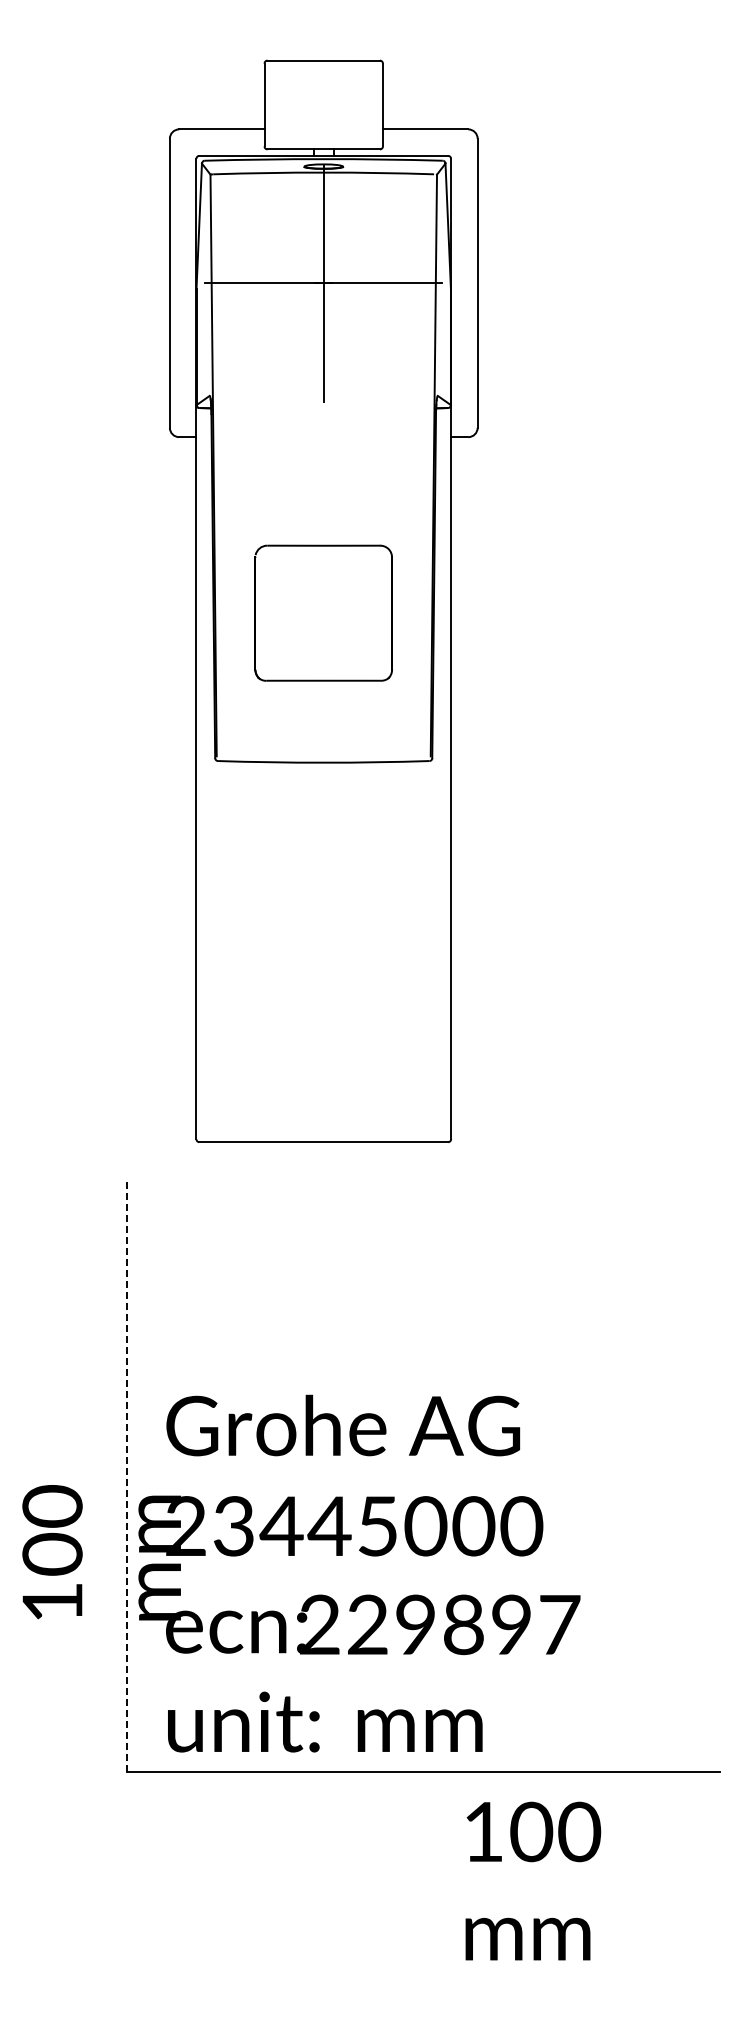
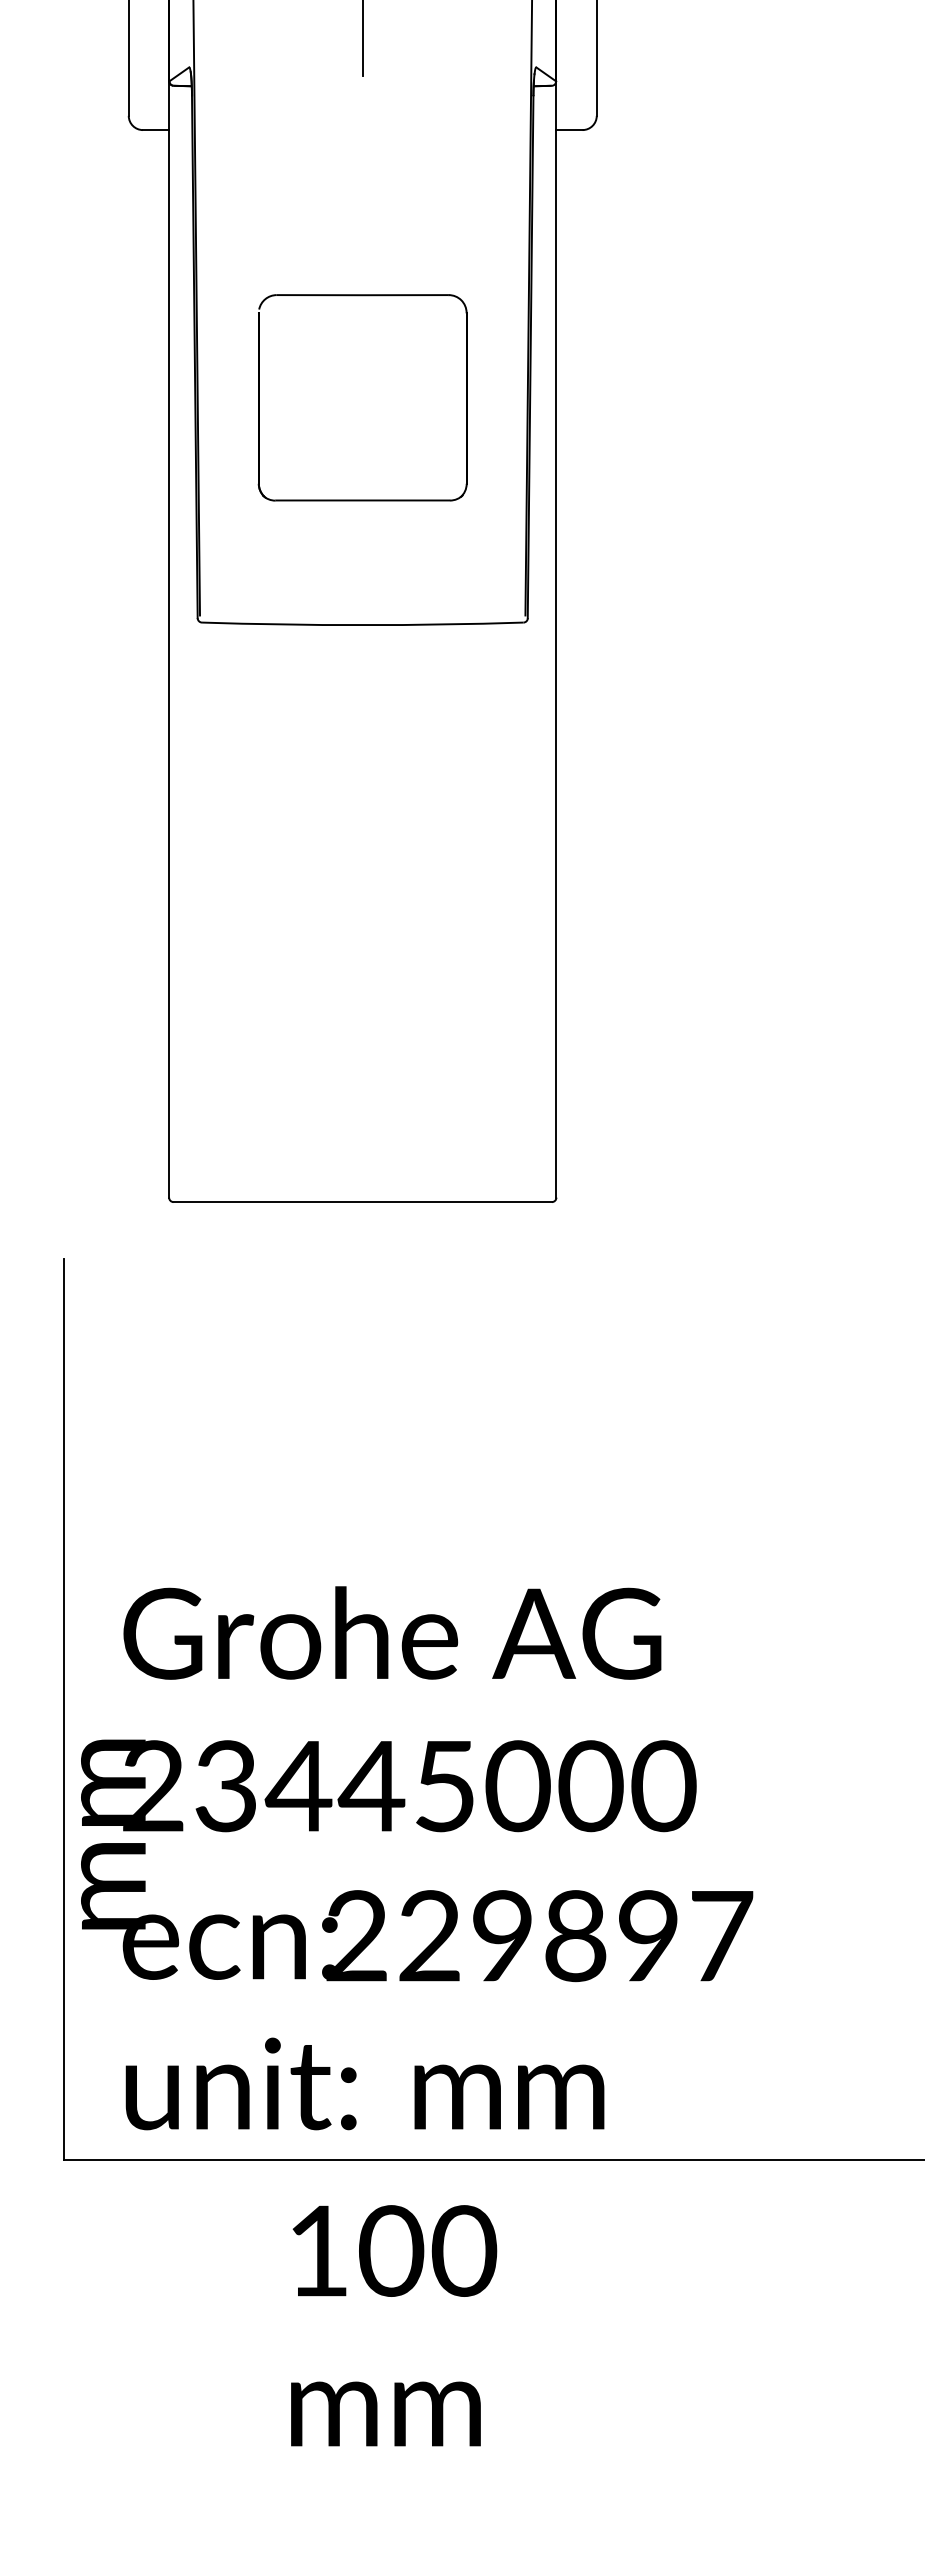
line: (127, 1475) -> (64, 1708), dashed -> solid
text: (533, 1880) -> (394, 2324), moved

